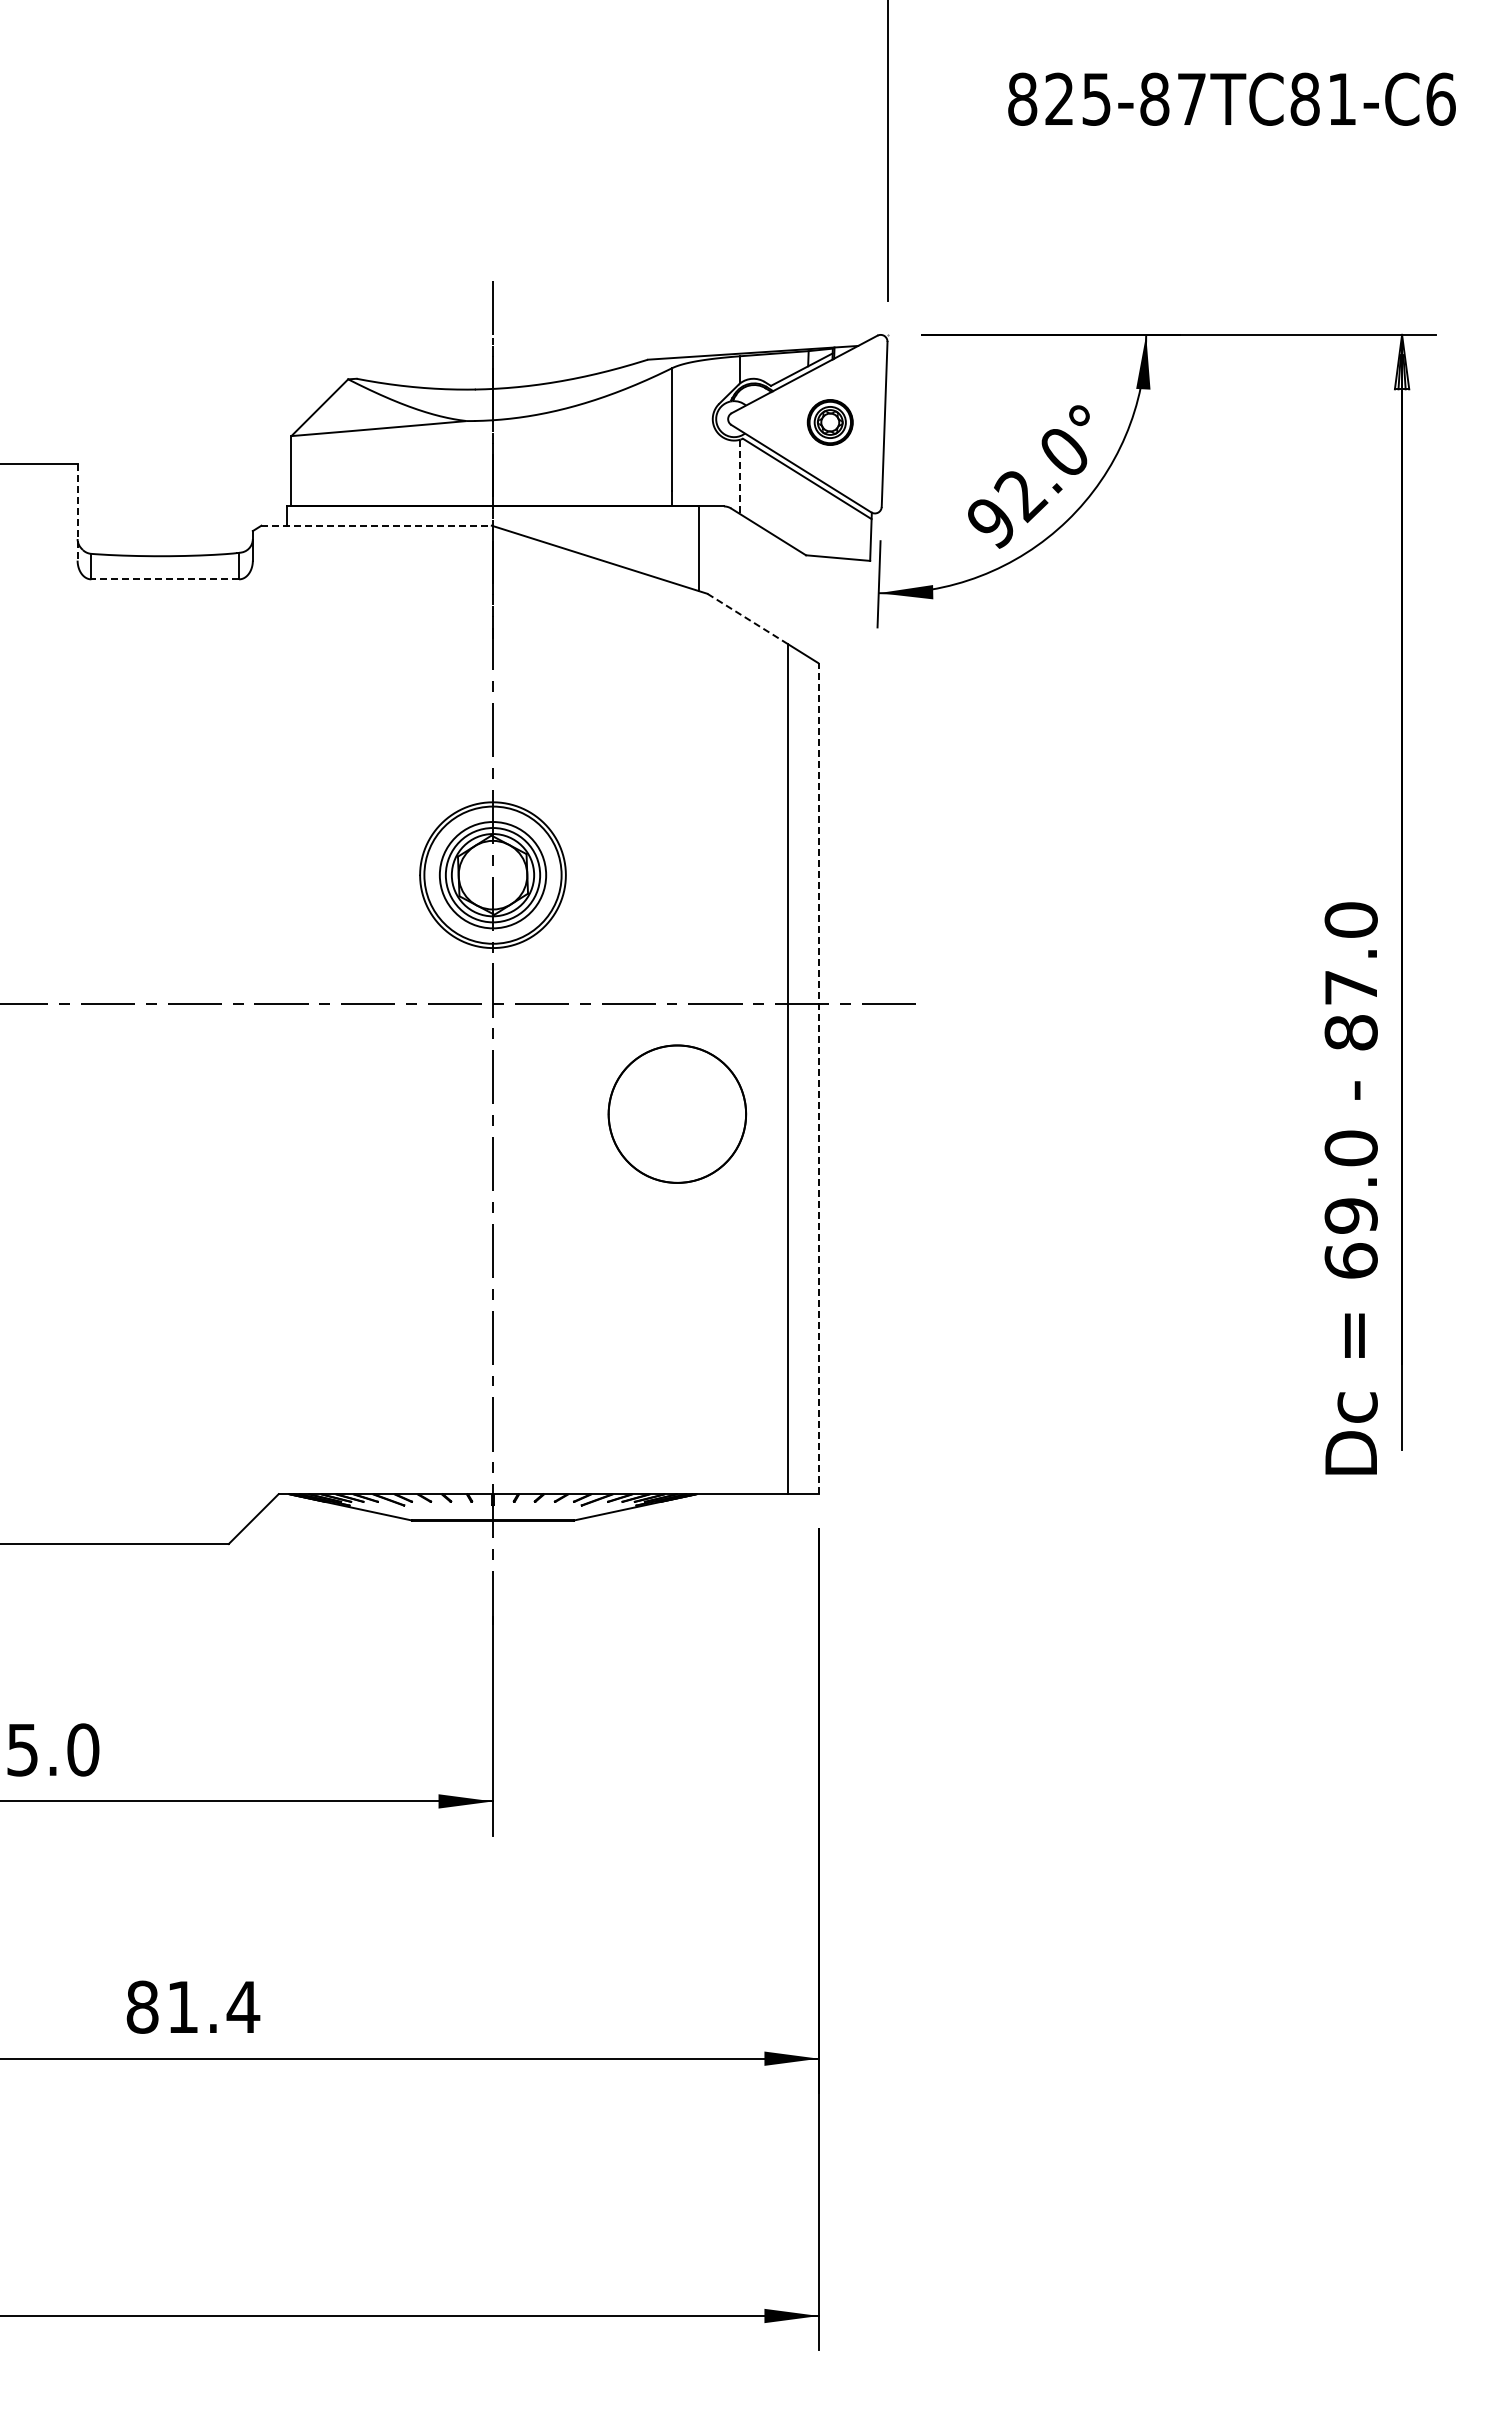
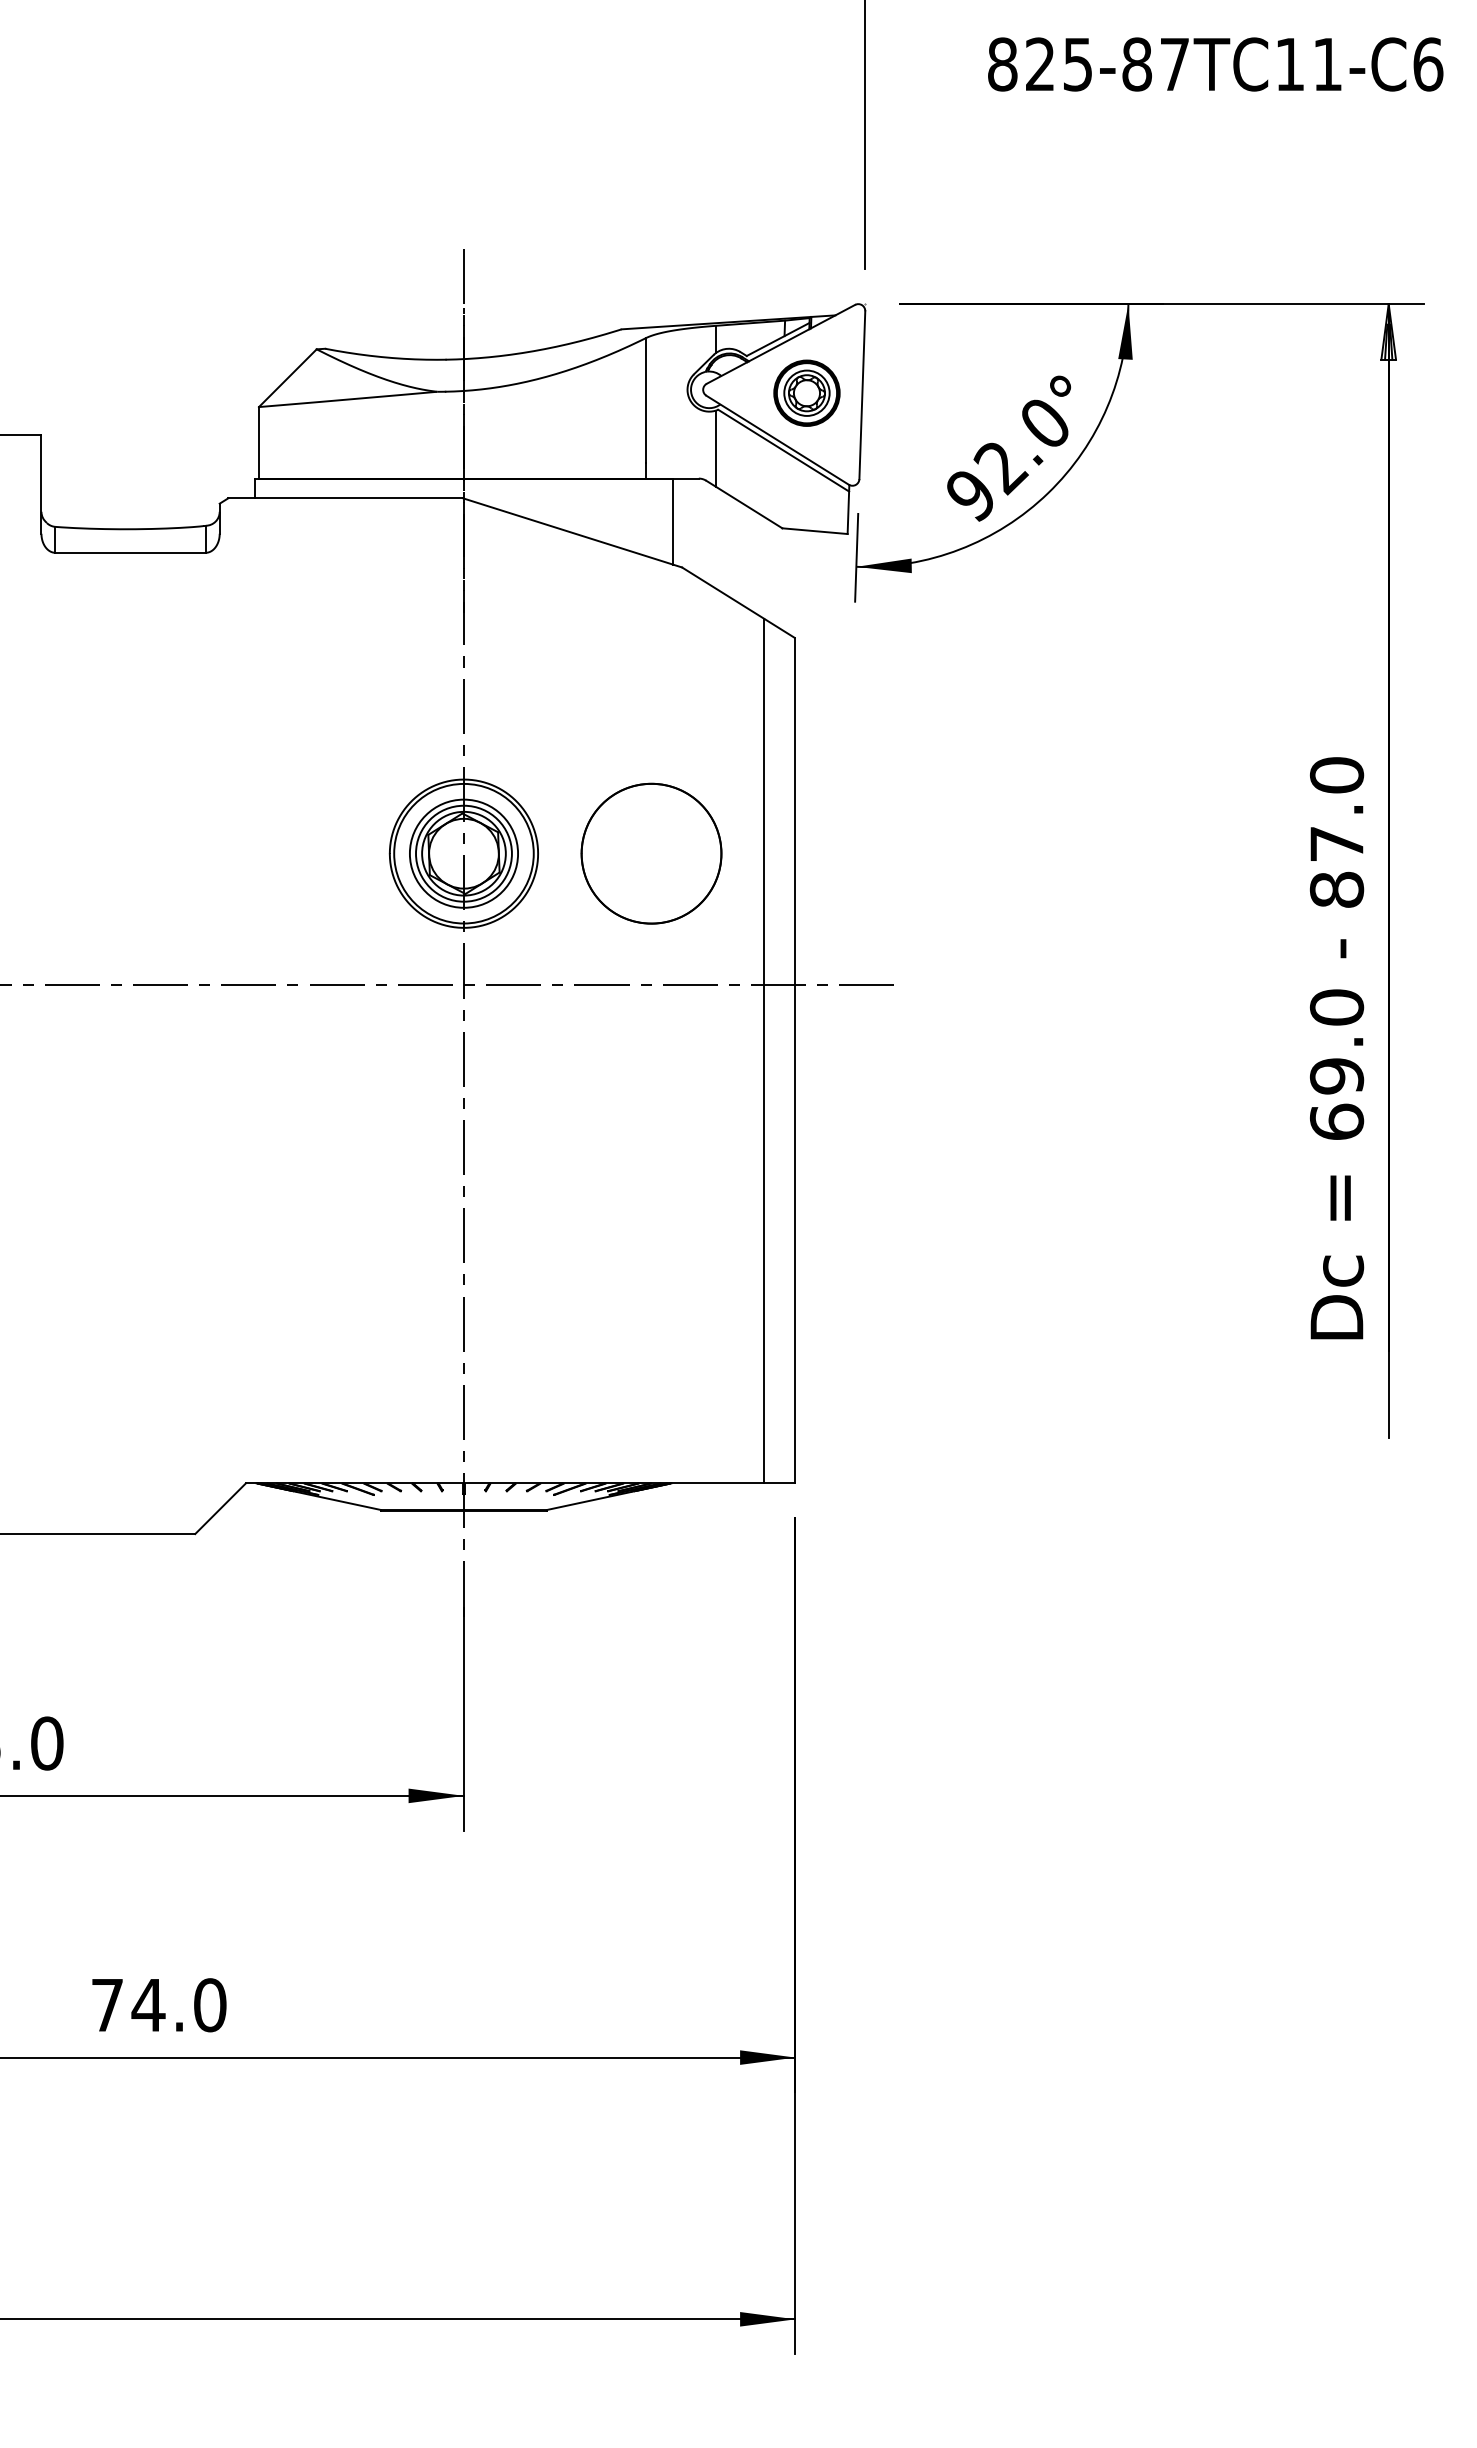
text: (1304, 98) -> (1289, 63), 825-87TC81-C6 -> 825-87TC11-C6
part: (830, 422) -> (807, 393), size x1.43
line: (740, 477) -> (715, 449), dashed -> solid
line: (77, 512) -> (41, 484), dashed -> solid
line: (377, 525) -> (346, 498), dashed -> solid
line: (165, 579) -> (130, 552), dashed -> solid
line: (747, 618) -> (722, 592), dashed -> solid
line: (818, 1078) -> (795, 1060), dashed -> solid
part: (677, 1113) -> (651, 853), moved
text: (1350, 1188) -> (1336, 1048), moved
text: (193, 2006) -> (159, 2004), 81.4 -> 74.0

